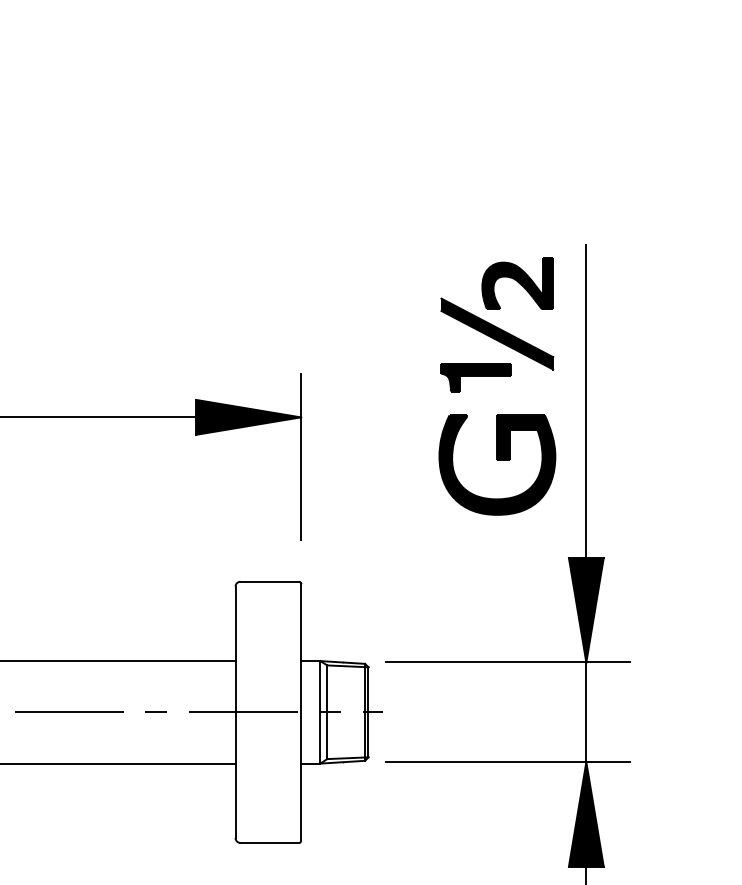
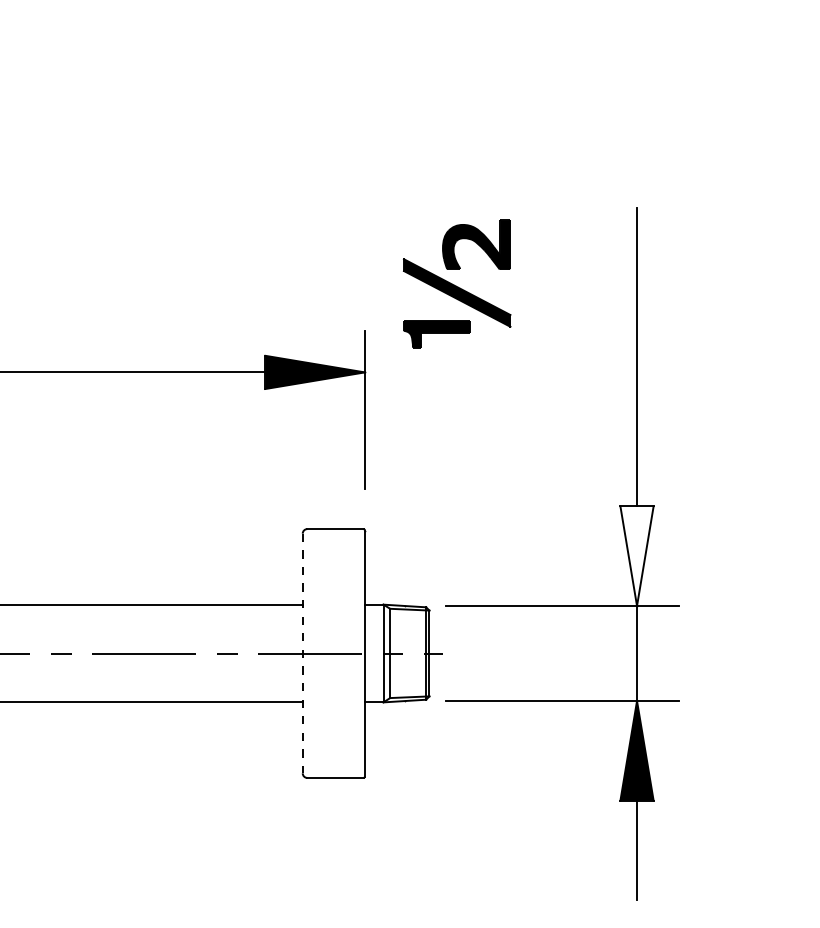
part: (497, 324) -> (457, 283), moved
part: (497, 465) -> (552, 418), removed
fill: (585, 609) -> (636, 555), removed
line: (235, 712) -> (302, 653), solid -> dashed

